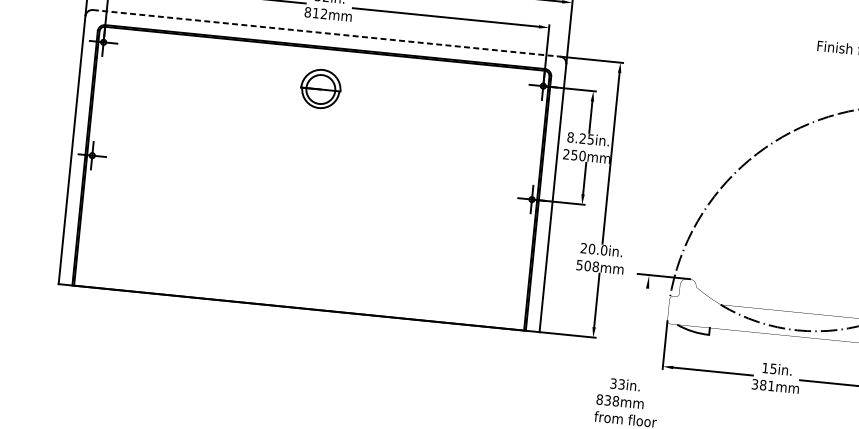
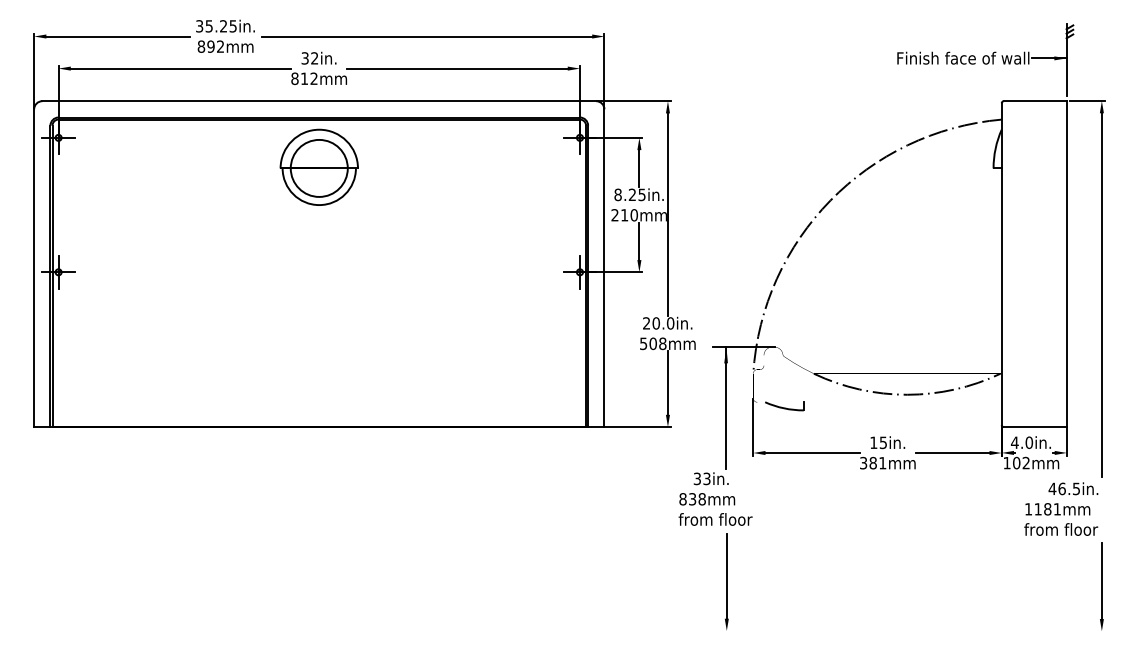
line: (326, 33) -> (319, 101), dashed -> solid
part: (320, 88) -> (318, 166), size x1.67
text: (574, 155) -> (624, 215), 250mm -> 210mm
line: (644, 326) -> (726, 408), added

